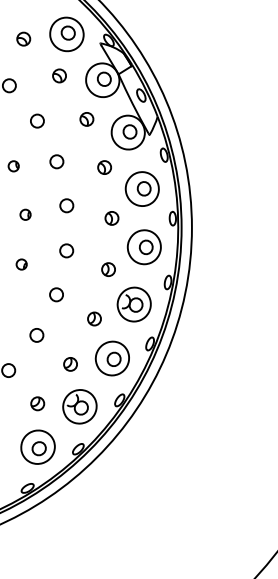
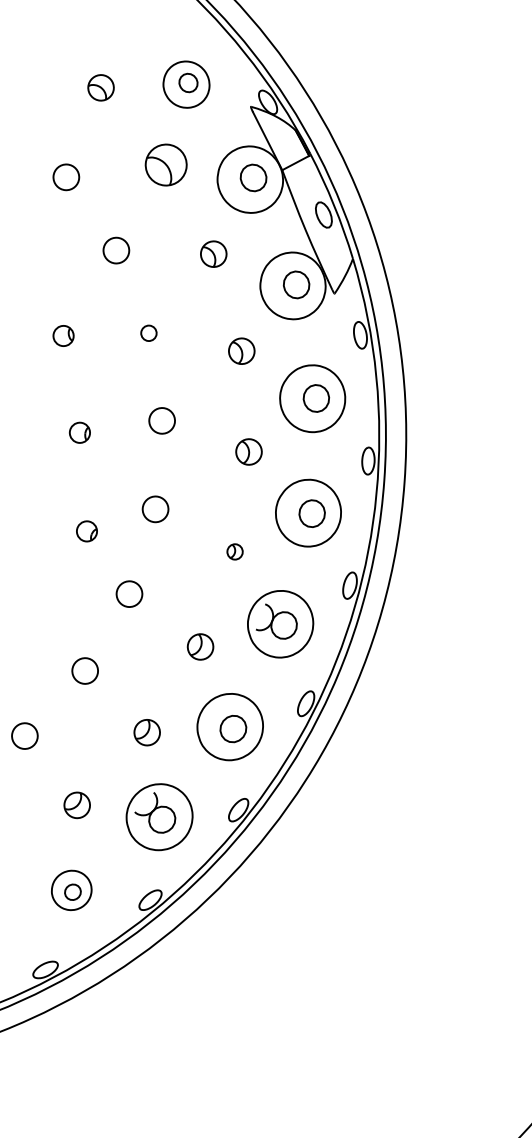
part: (66, 34) -> (185, 84), size x0.7
part: (59, 75) -> (166, 164), size x1.6
circle: (56, 161) -> (148, 332), size x0.6
part: (21, 264) -> (86, 531), moved
part: (108, 269) -> (234, 551), size x0.6
part: (37, 446) -> (70, 889), size x0.6

